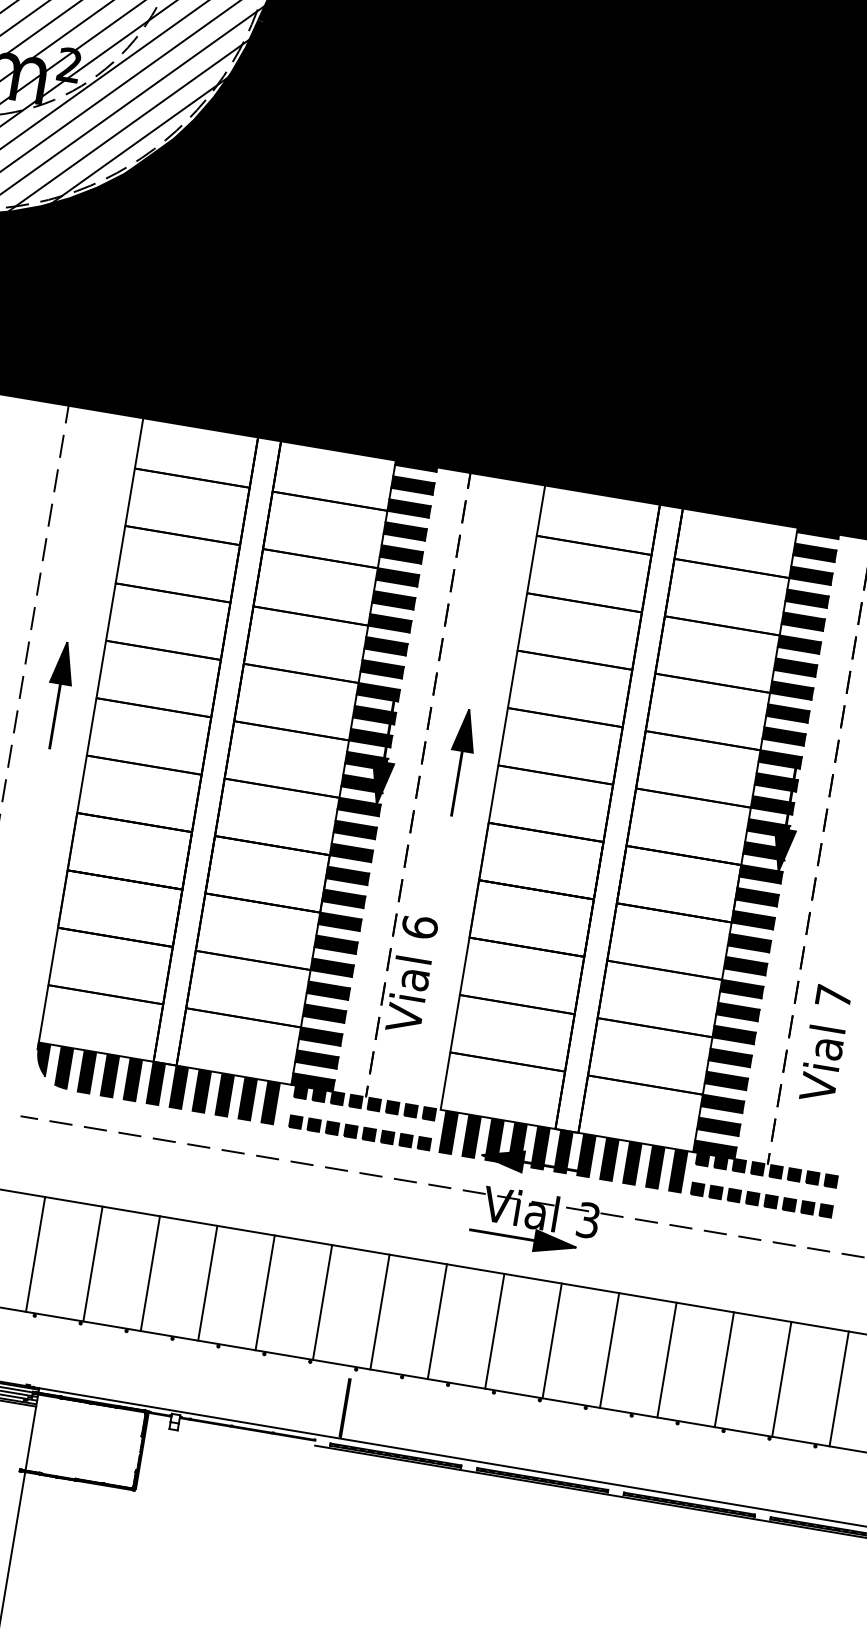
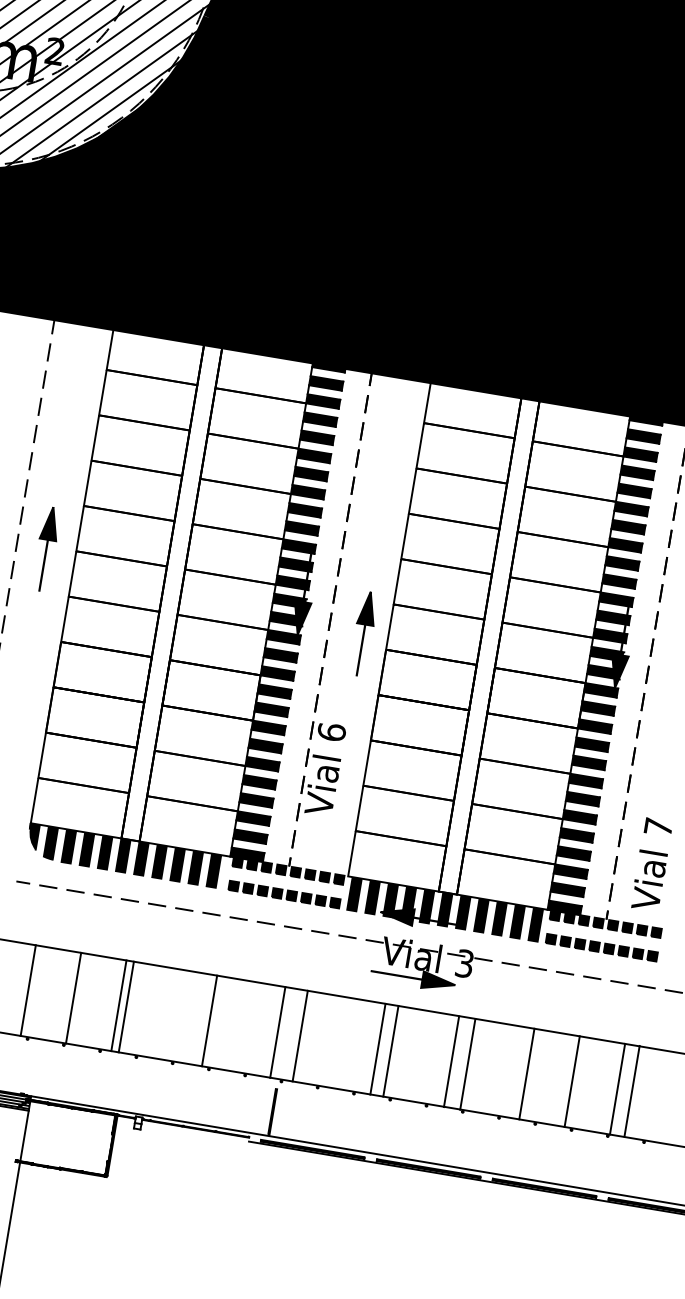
part: (461, 762) -> (364, 633), moved
text: (824, 1041) -> (651, 862), moved
line: (207, 1282) -> (126, 1006), moved
line: (322, 1302) -> (277, 1032), moved
line: (436, 1321) -> (377, 1049), moved
line: (551, 1340) -> (467, 1064), moved
line: (609, 1350) -> (451, 1061), moved
line: (838, 1388) -> (631, 1090), moved

